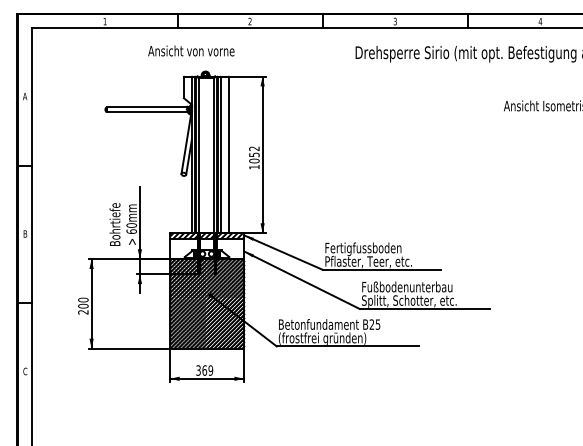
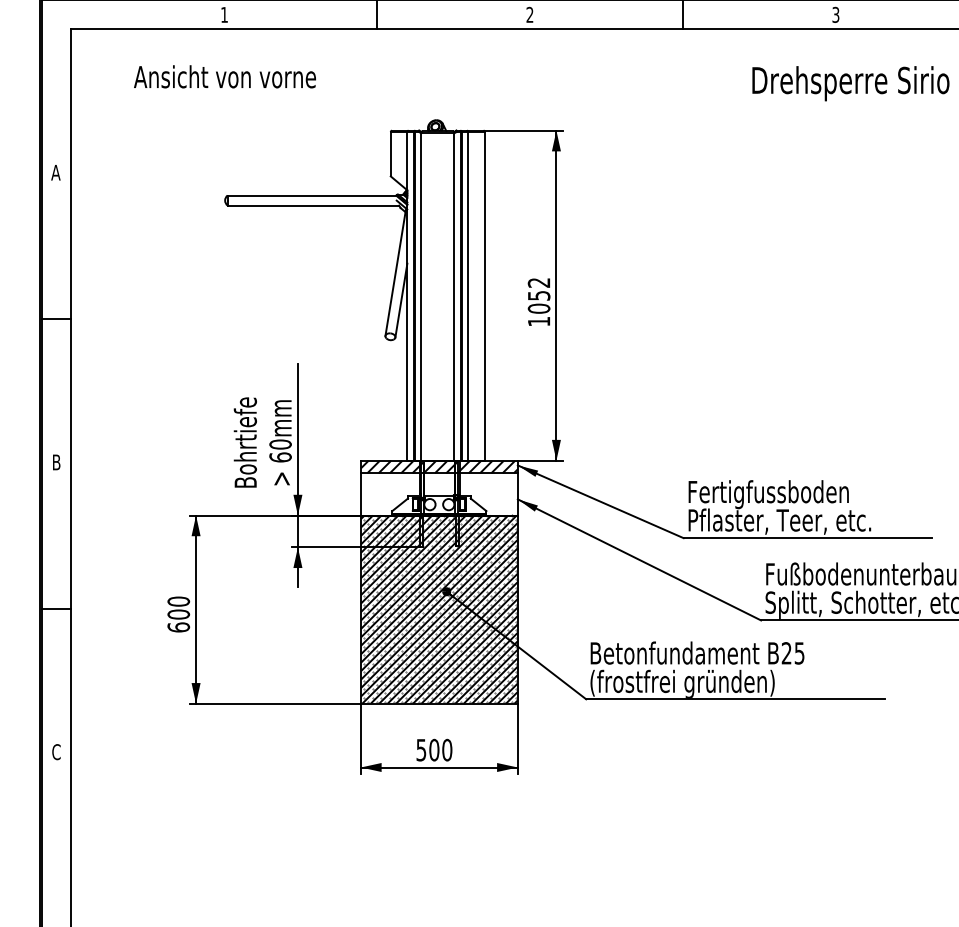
text: (191, 50) -> (225, 75), moved
text: (83, 312) -> (178, 627), 200 -> 600
text: (204, 370) -> (433, 750), 369 -> 500

